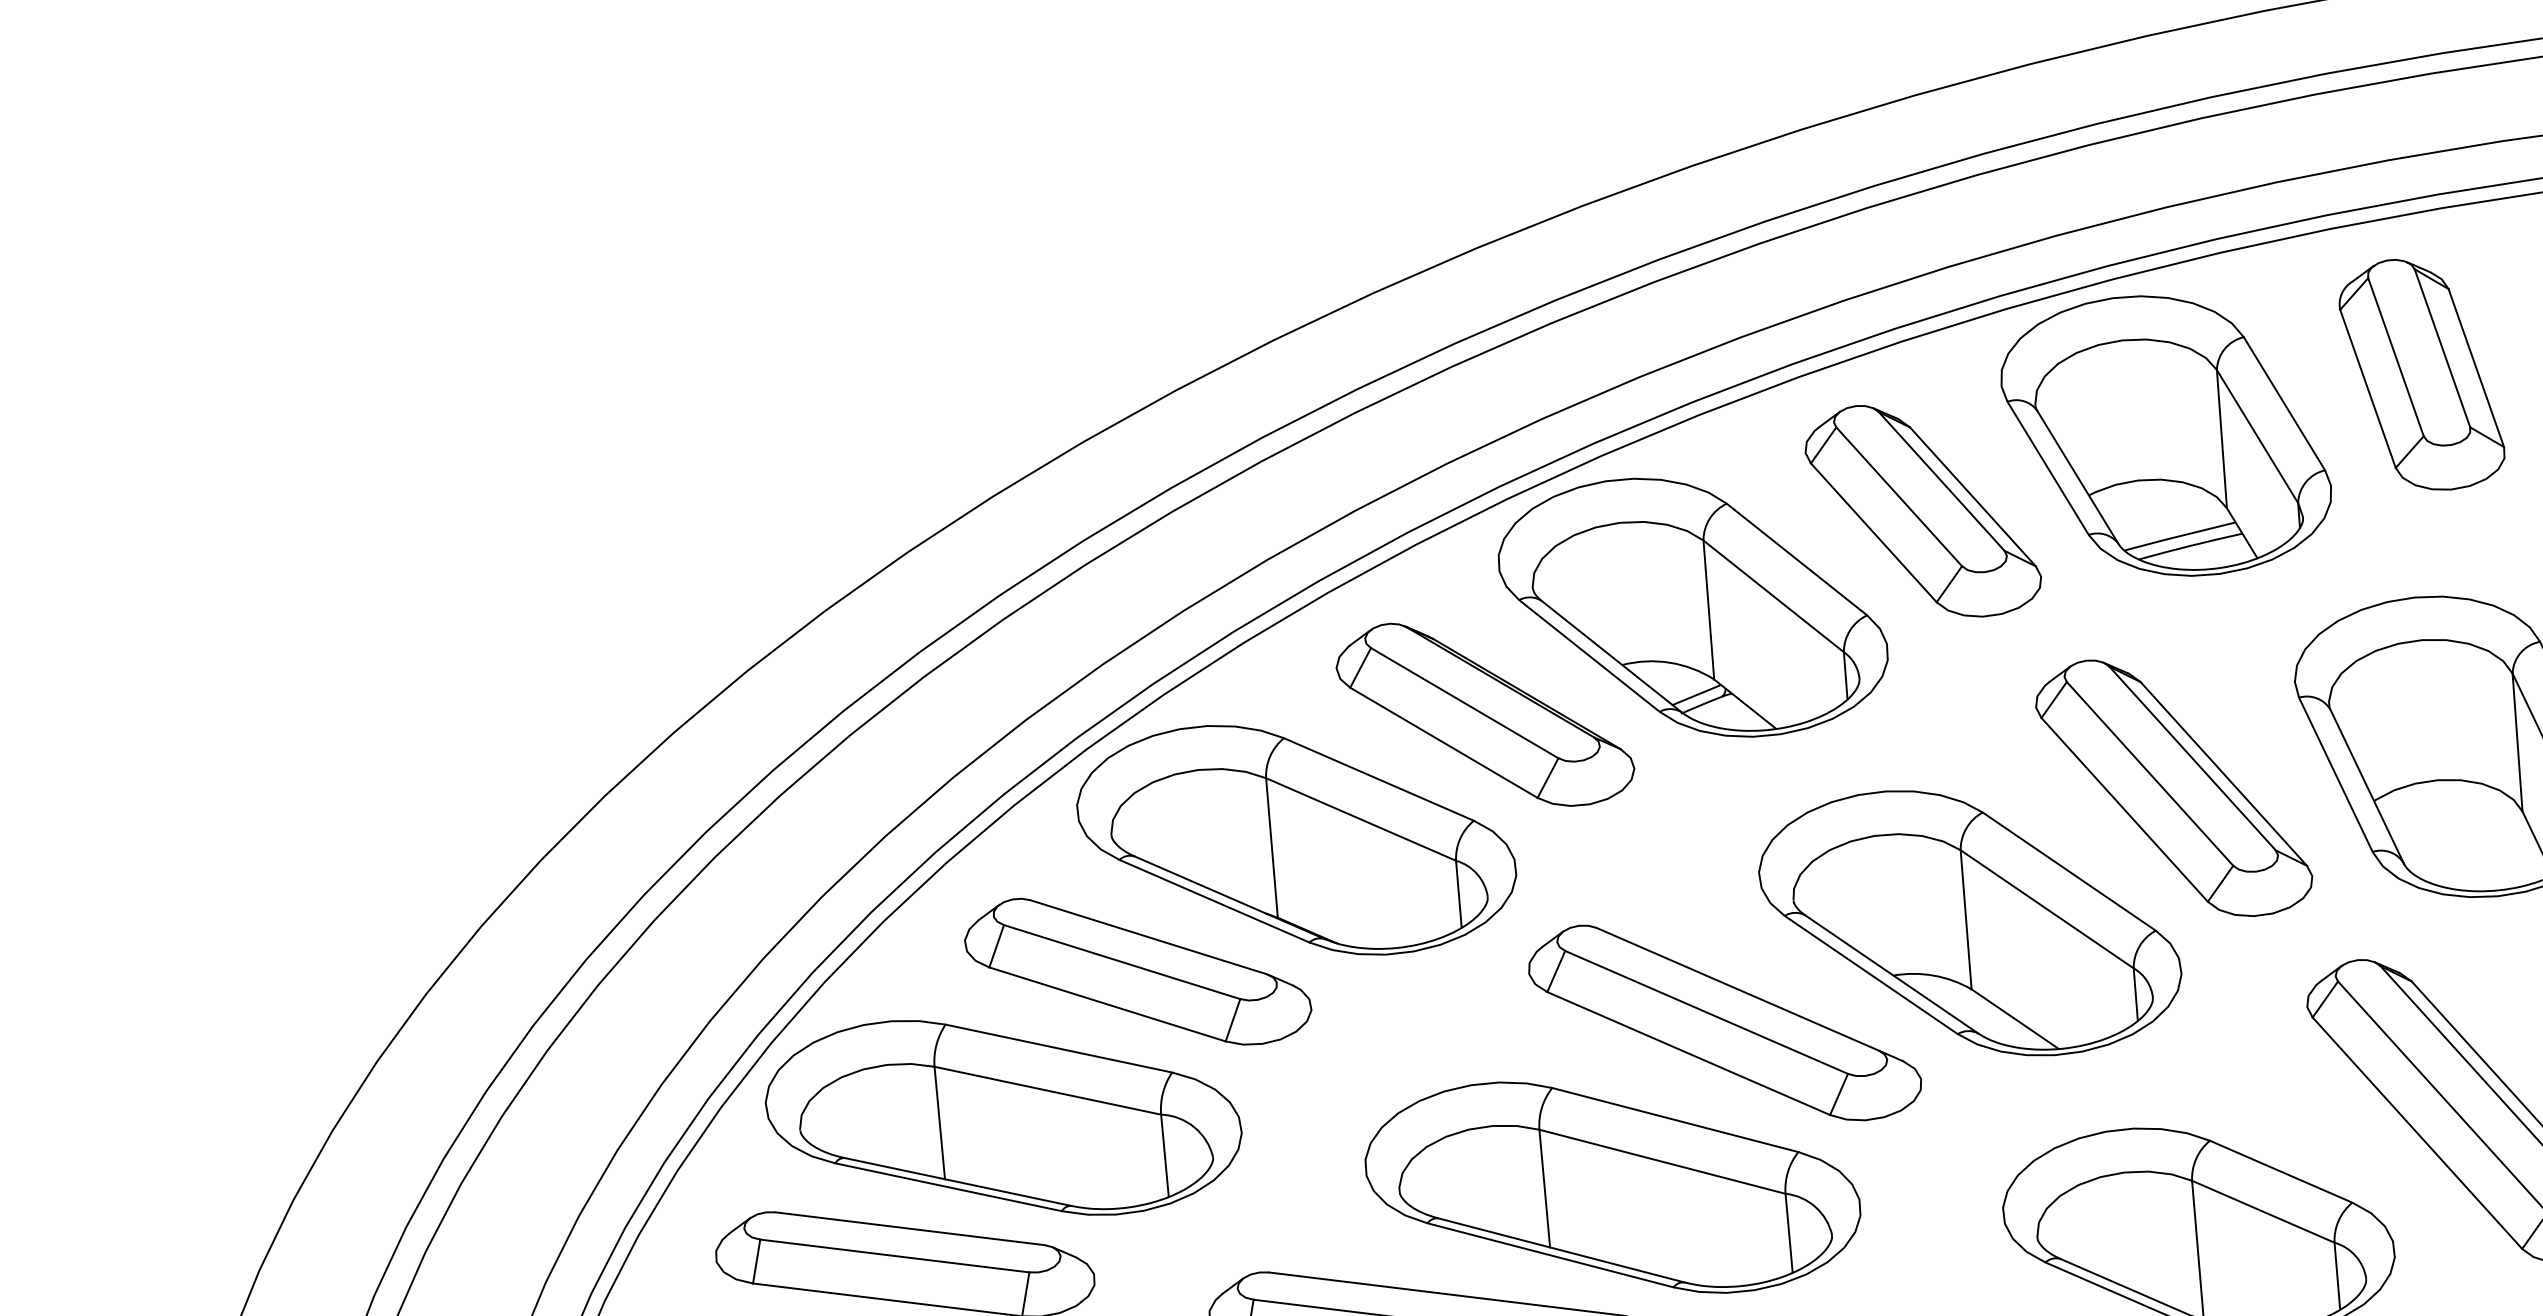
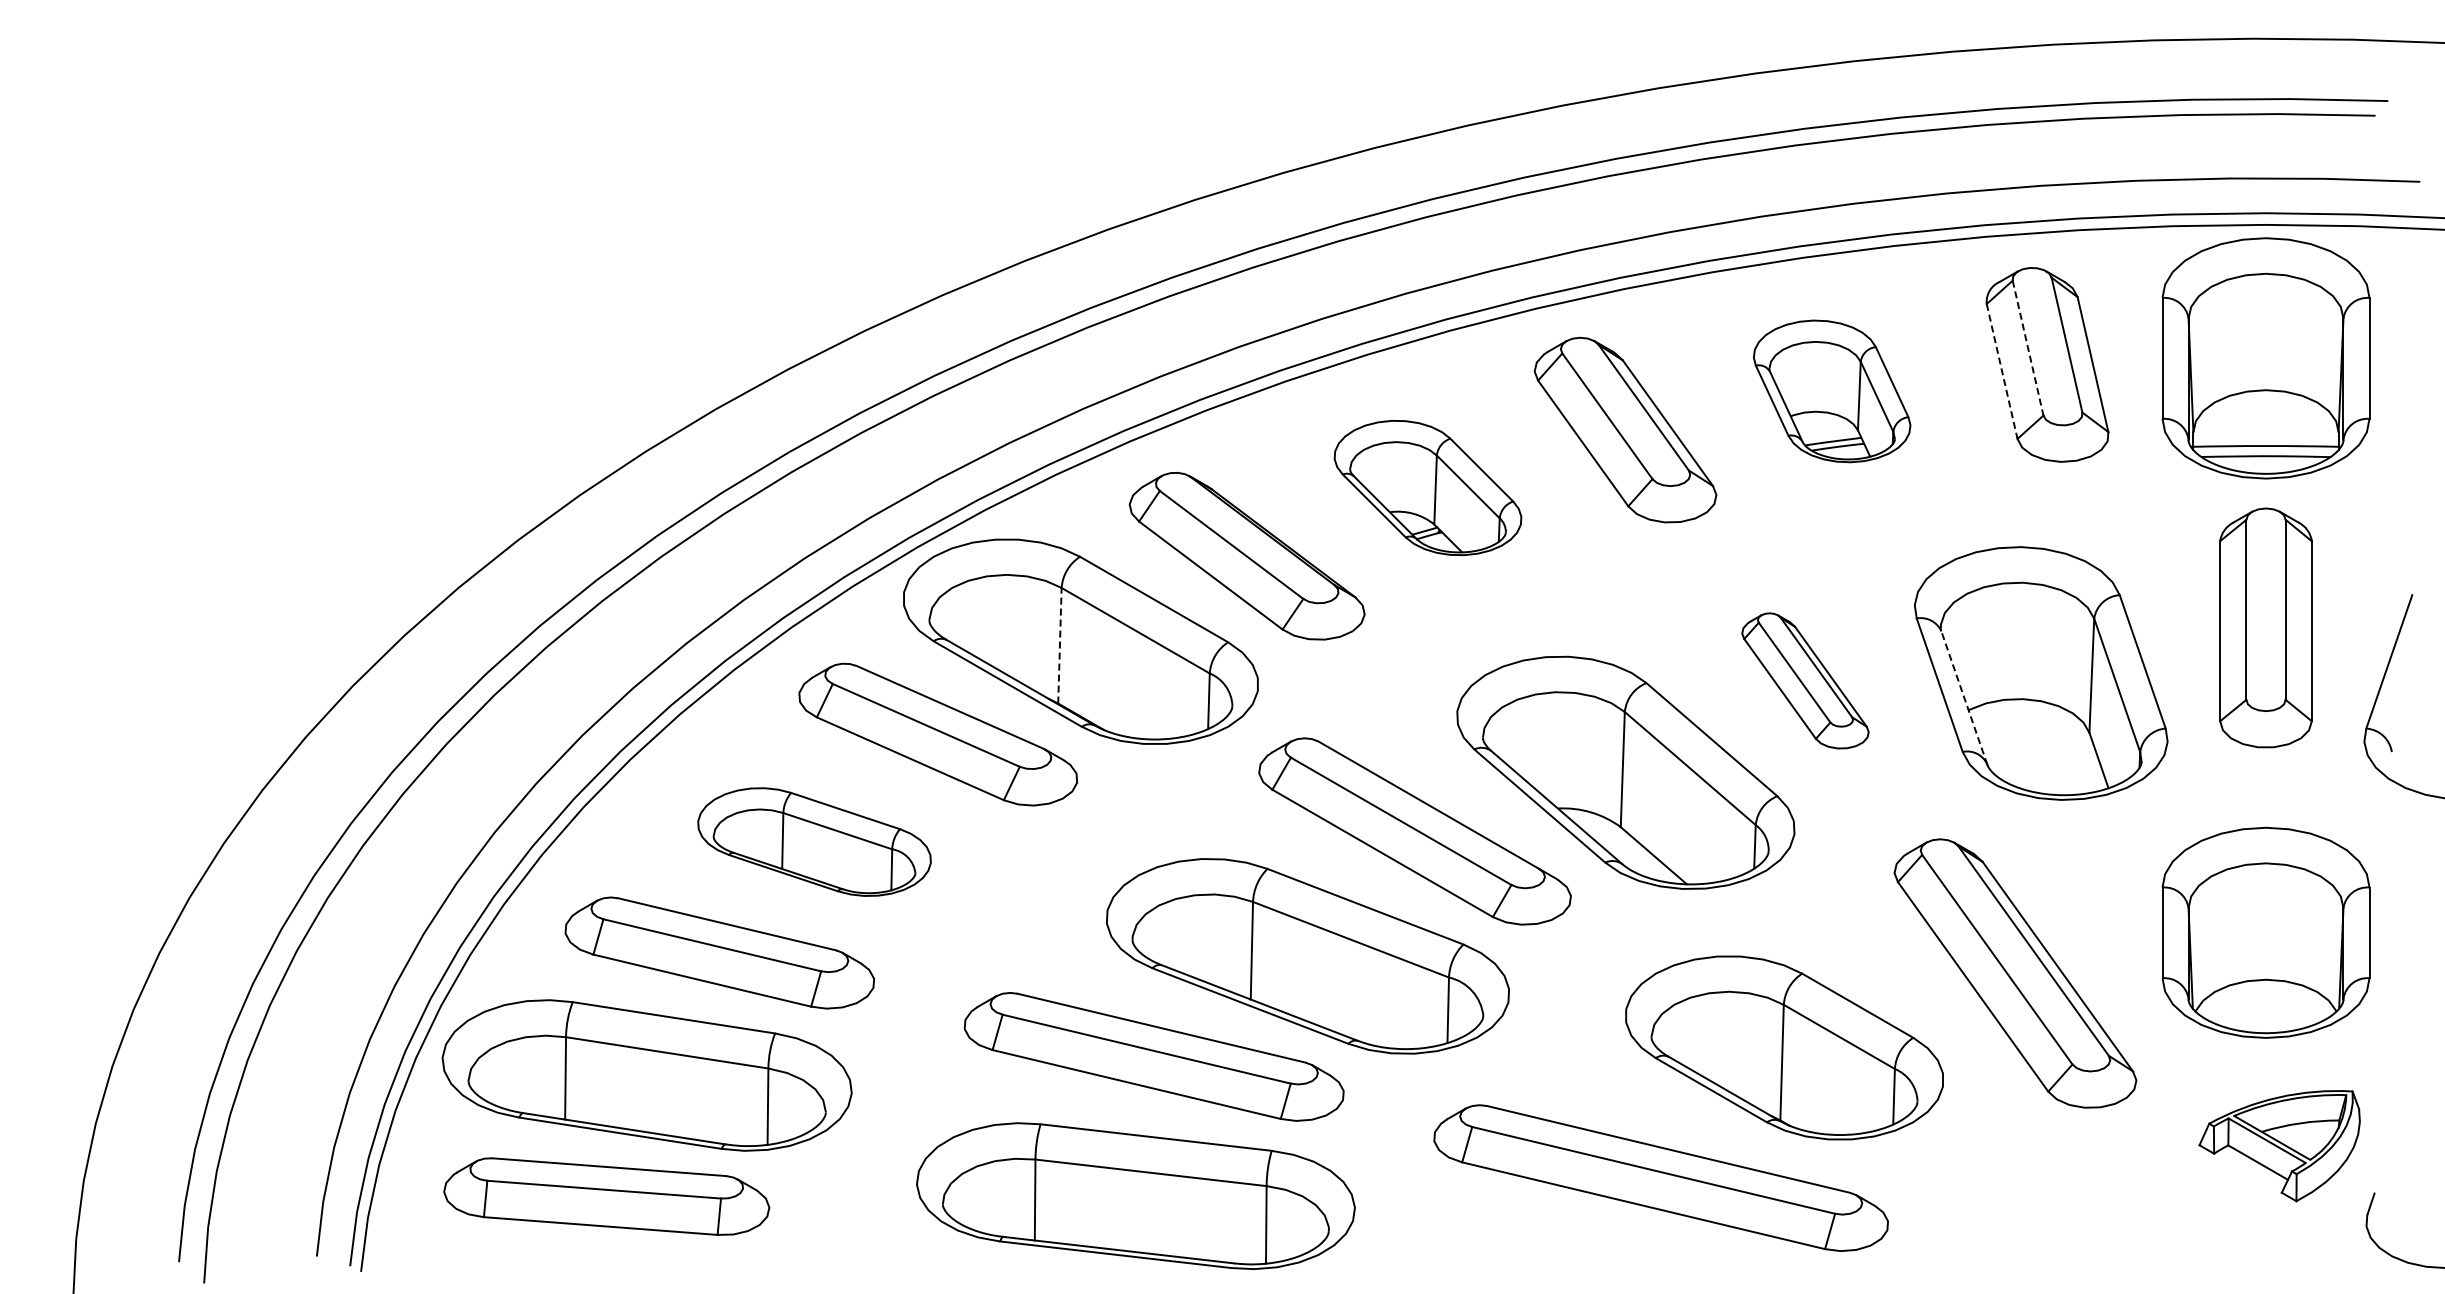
line: (2396, 357) -> (2028, 348), solid -> dashed
line: (2368, 388) -> (2002, 371), solid -> dashed
part: (2165, 436) -> (1831, 391), size x0.6
part: (1692, 607) -> (1427, 487), size x0.6
line: (2367, 786) -> (1964, 697), solid -> dashed
part: (2173, 787) -> (1805, 680), size x0.6
line: (1271, 847) -> (1059, 645), solid -> dashed
part: (1003, 1117) -> (814, 841), size x0.6

